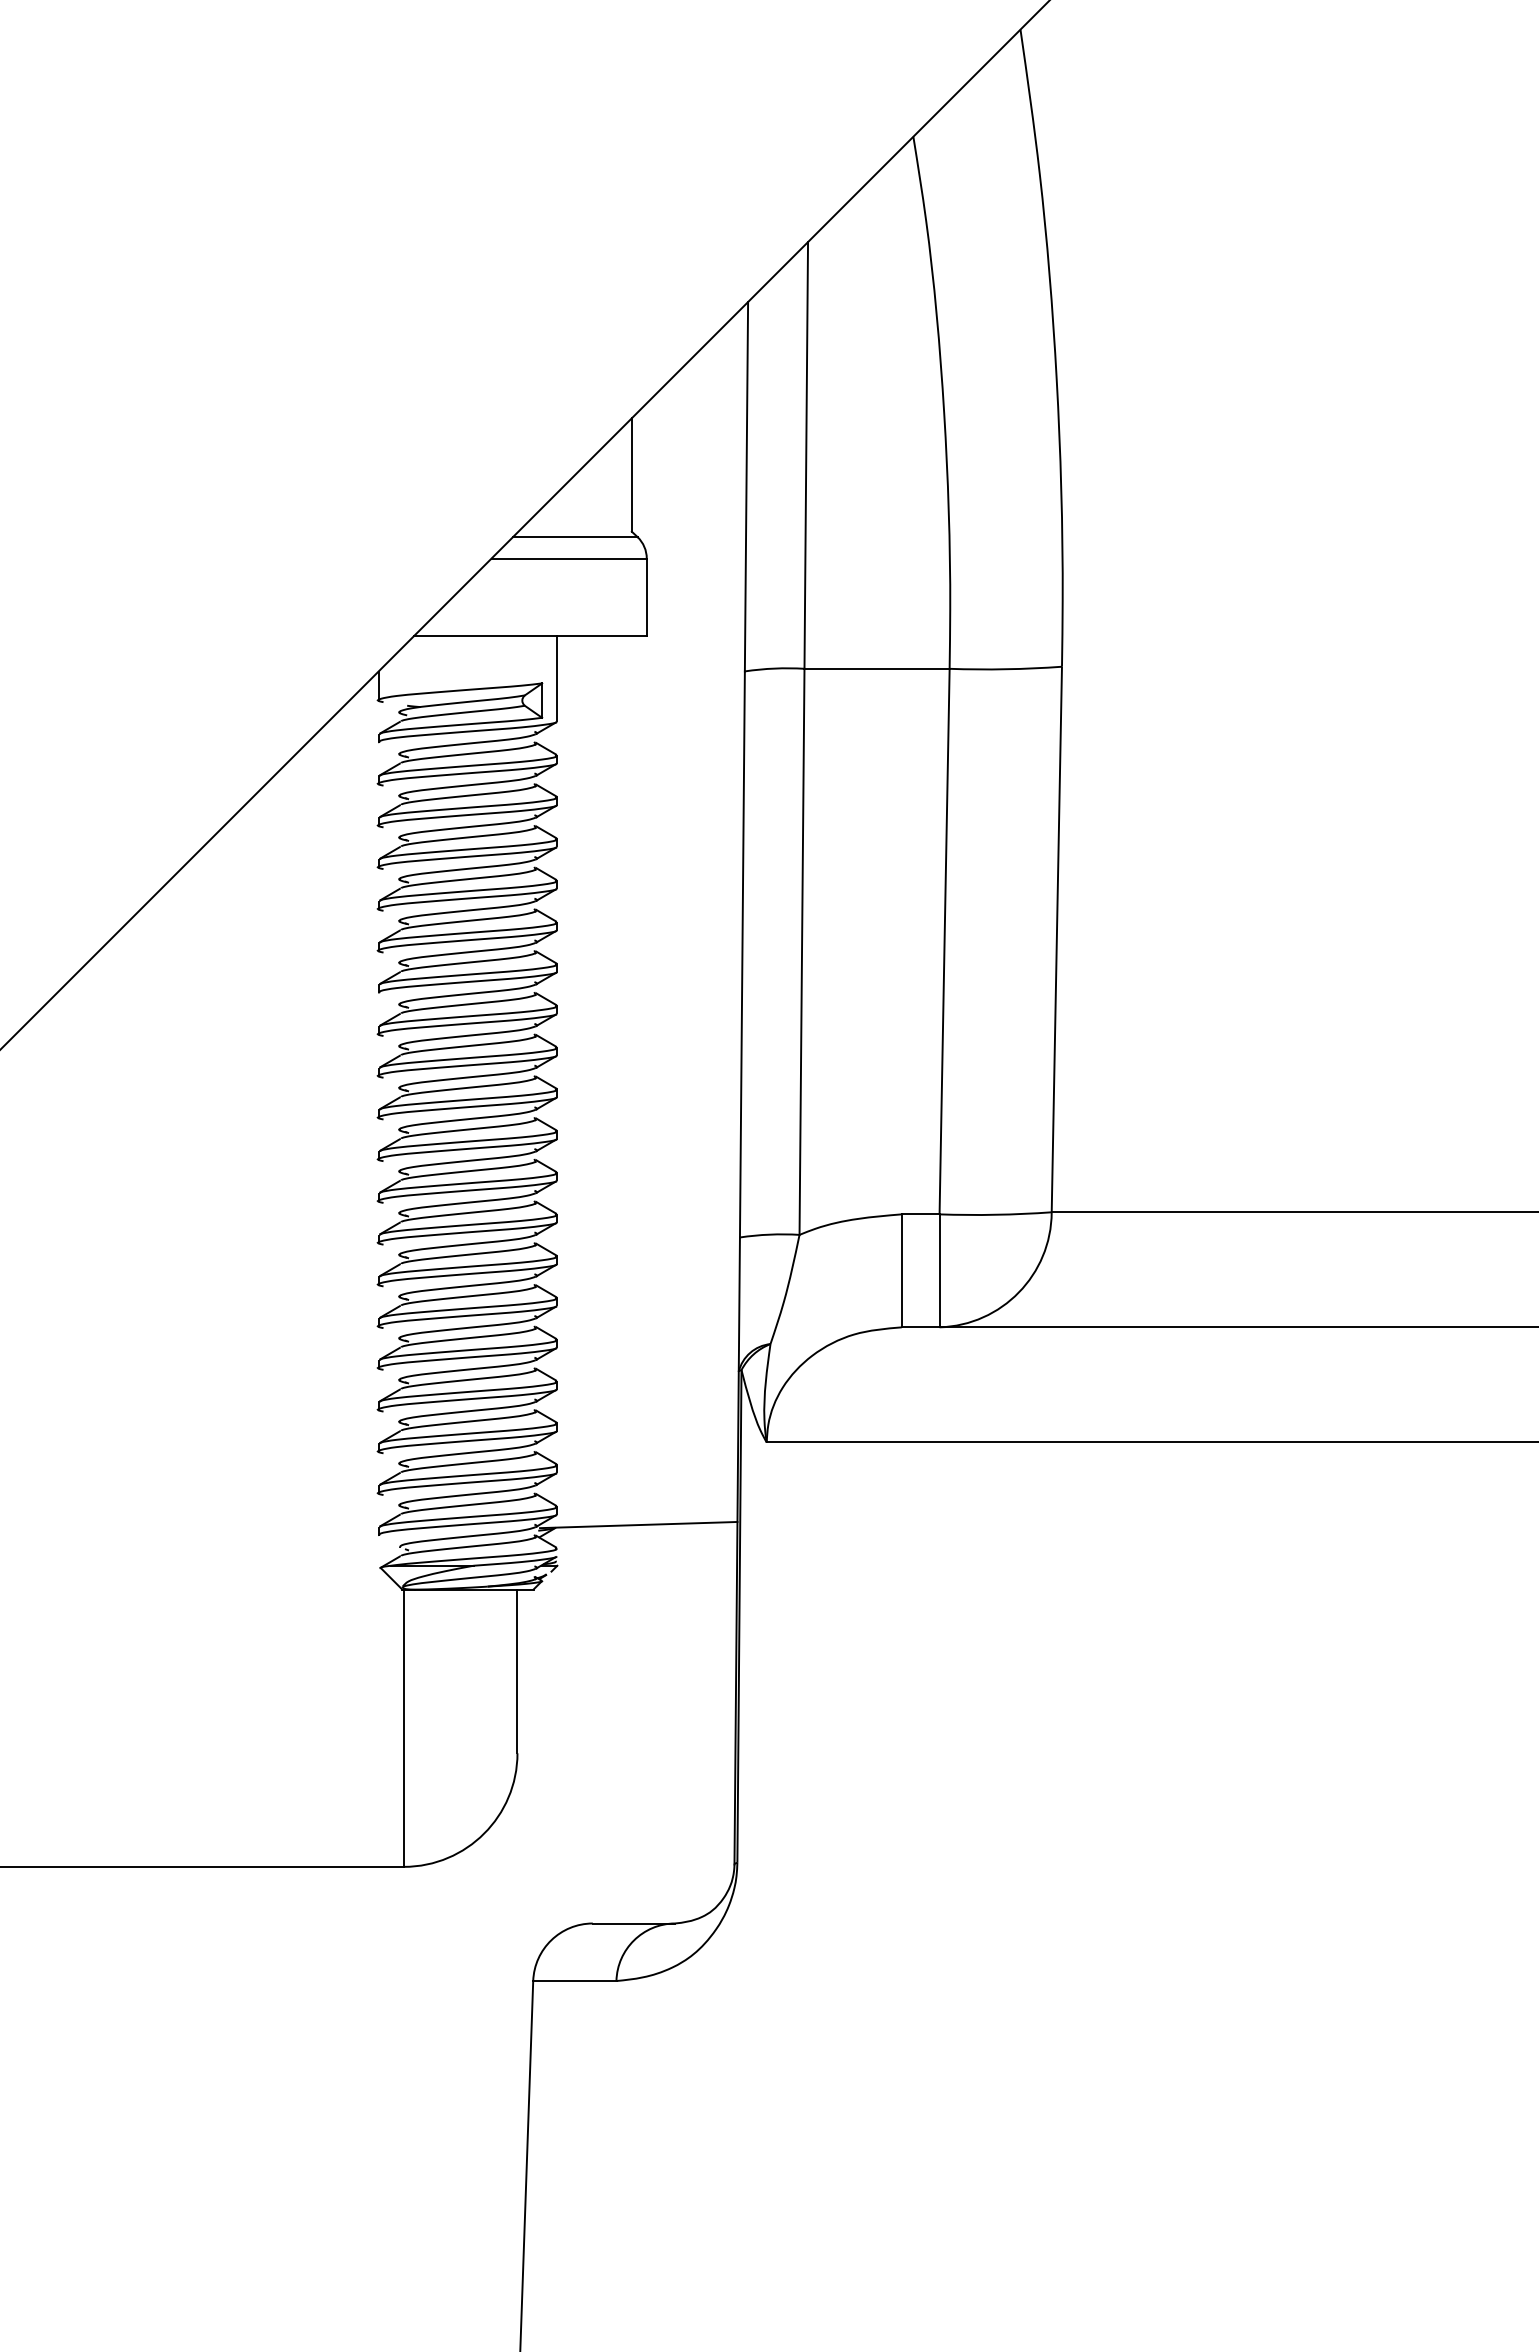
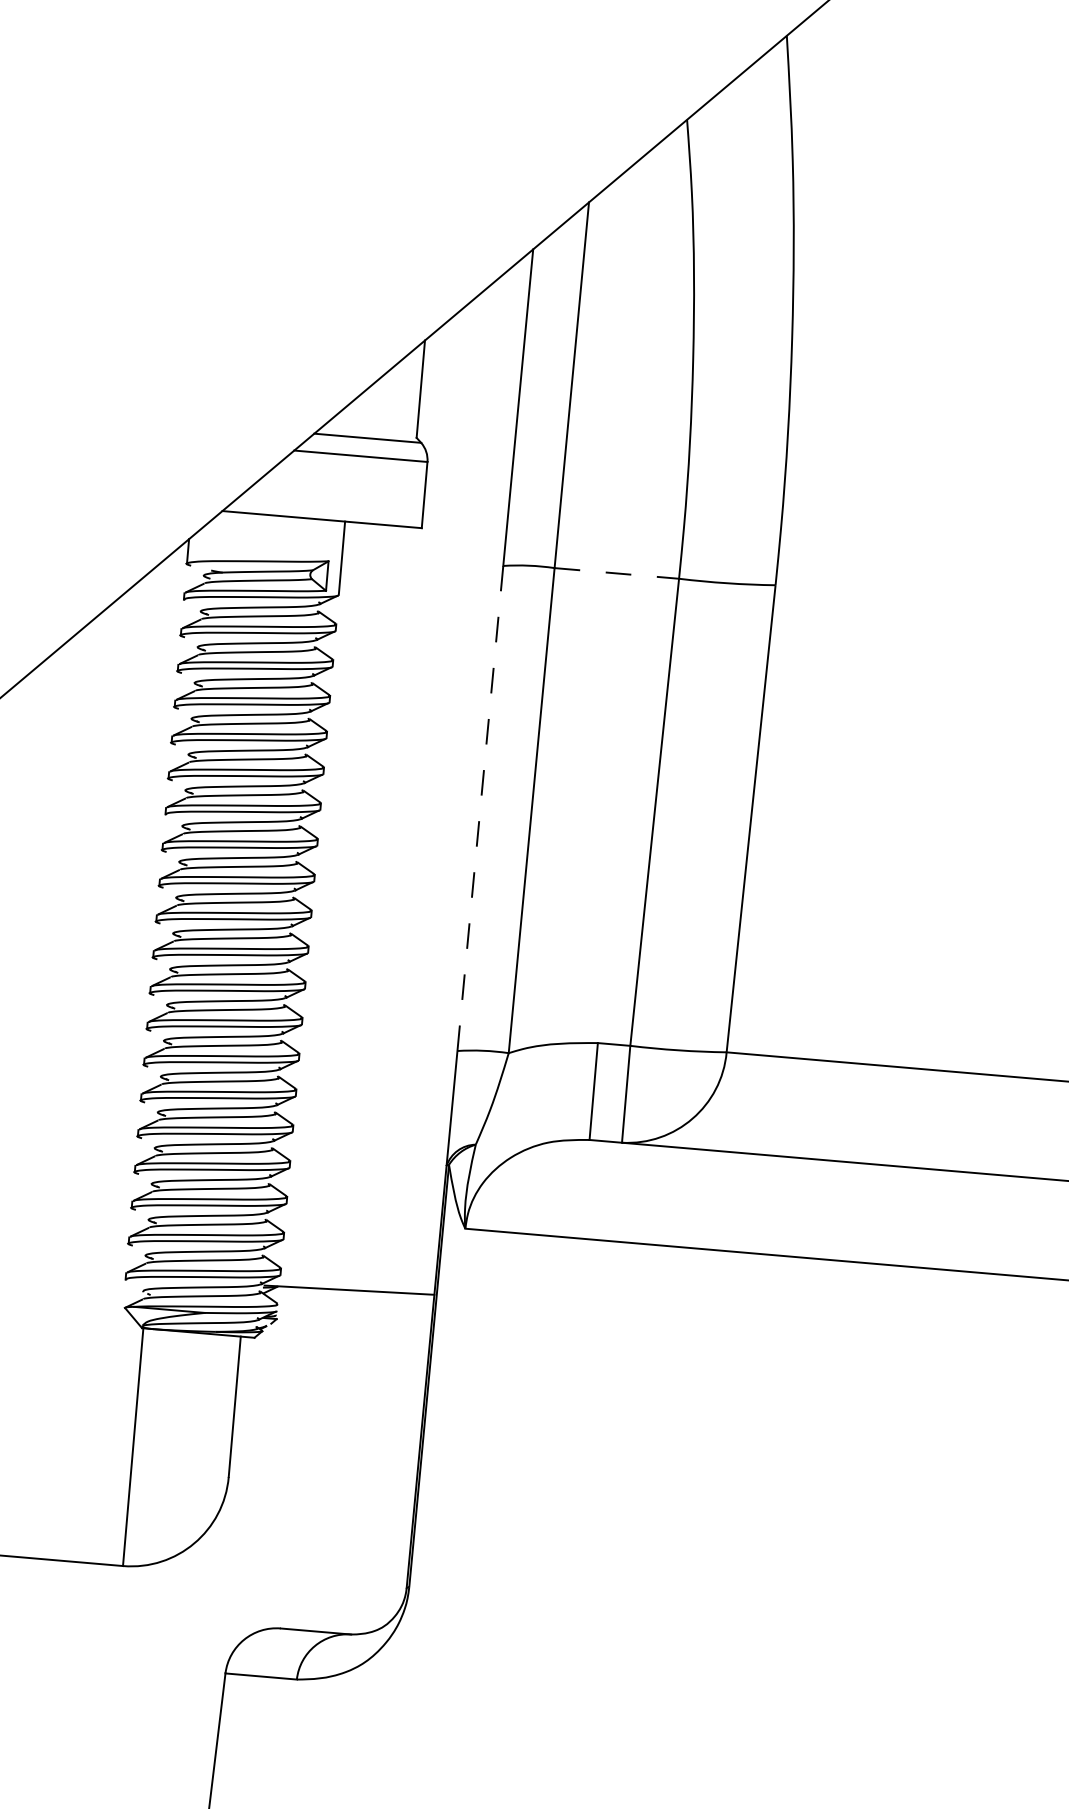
line: (877, 668) -> (617, 573), solid -> dashed
line: (742, 953) -> (480, 807), solid -> dashed

